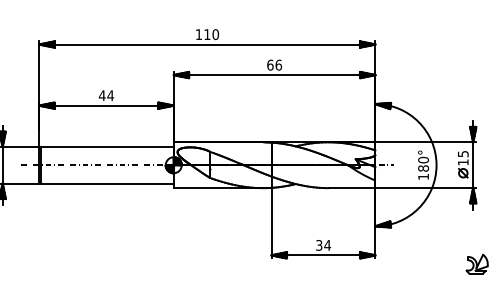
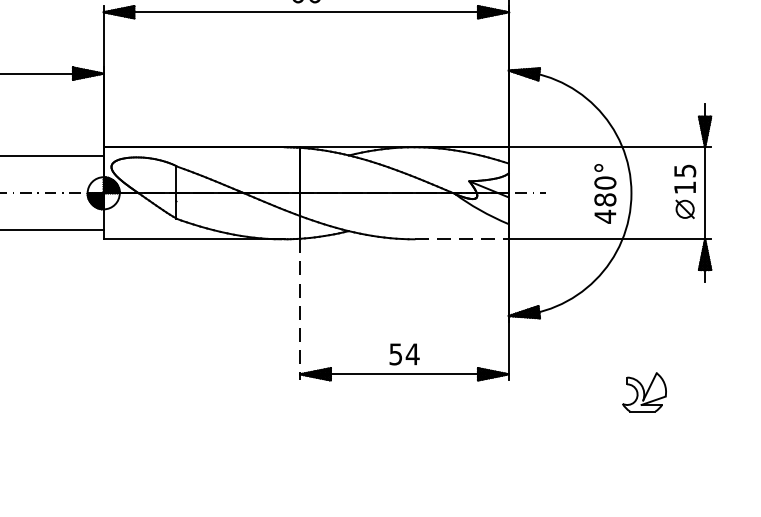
text: (423, 176) -> (605, 215), 180° -> 480°
line: (352, 188) -> (462, 240), solid -> dashed
line: (271, 223) -> (299, 310), solid -> dashed
text: (319, 244) -> (396, 352), 34 -> 54
part: (476, 263) -> (643, 390), moved

